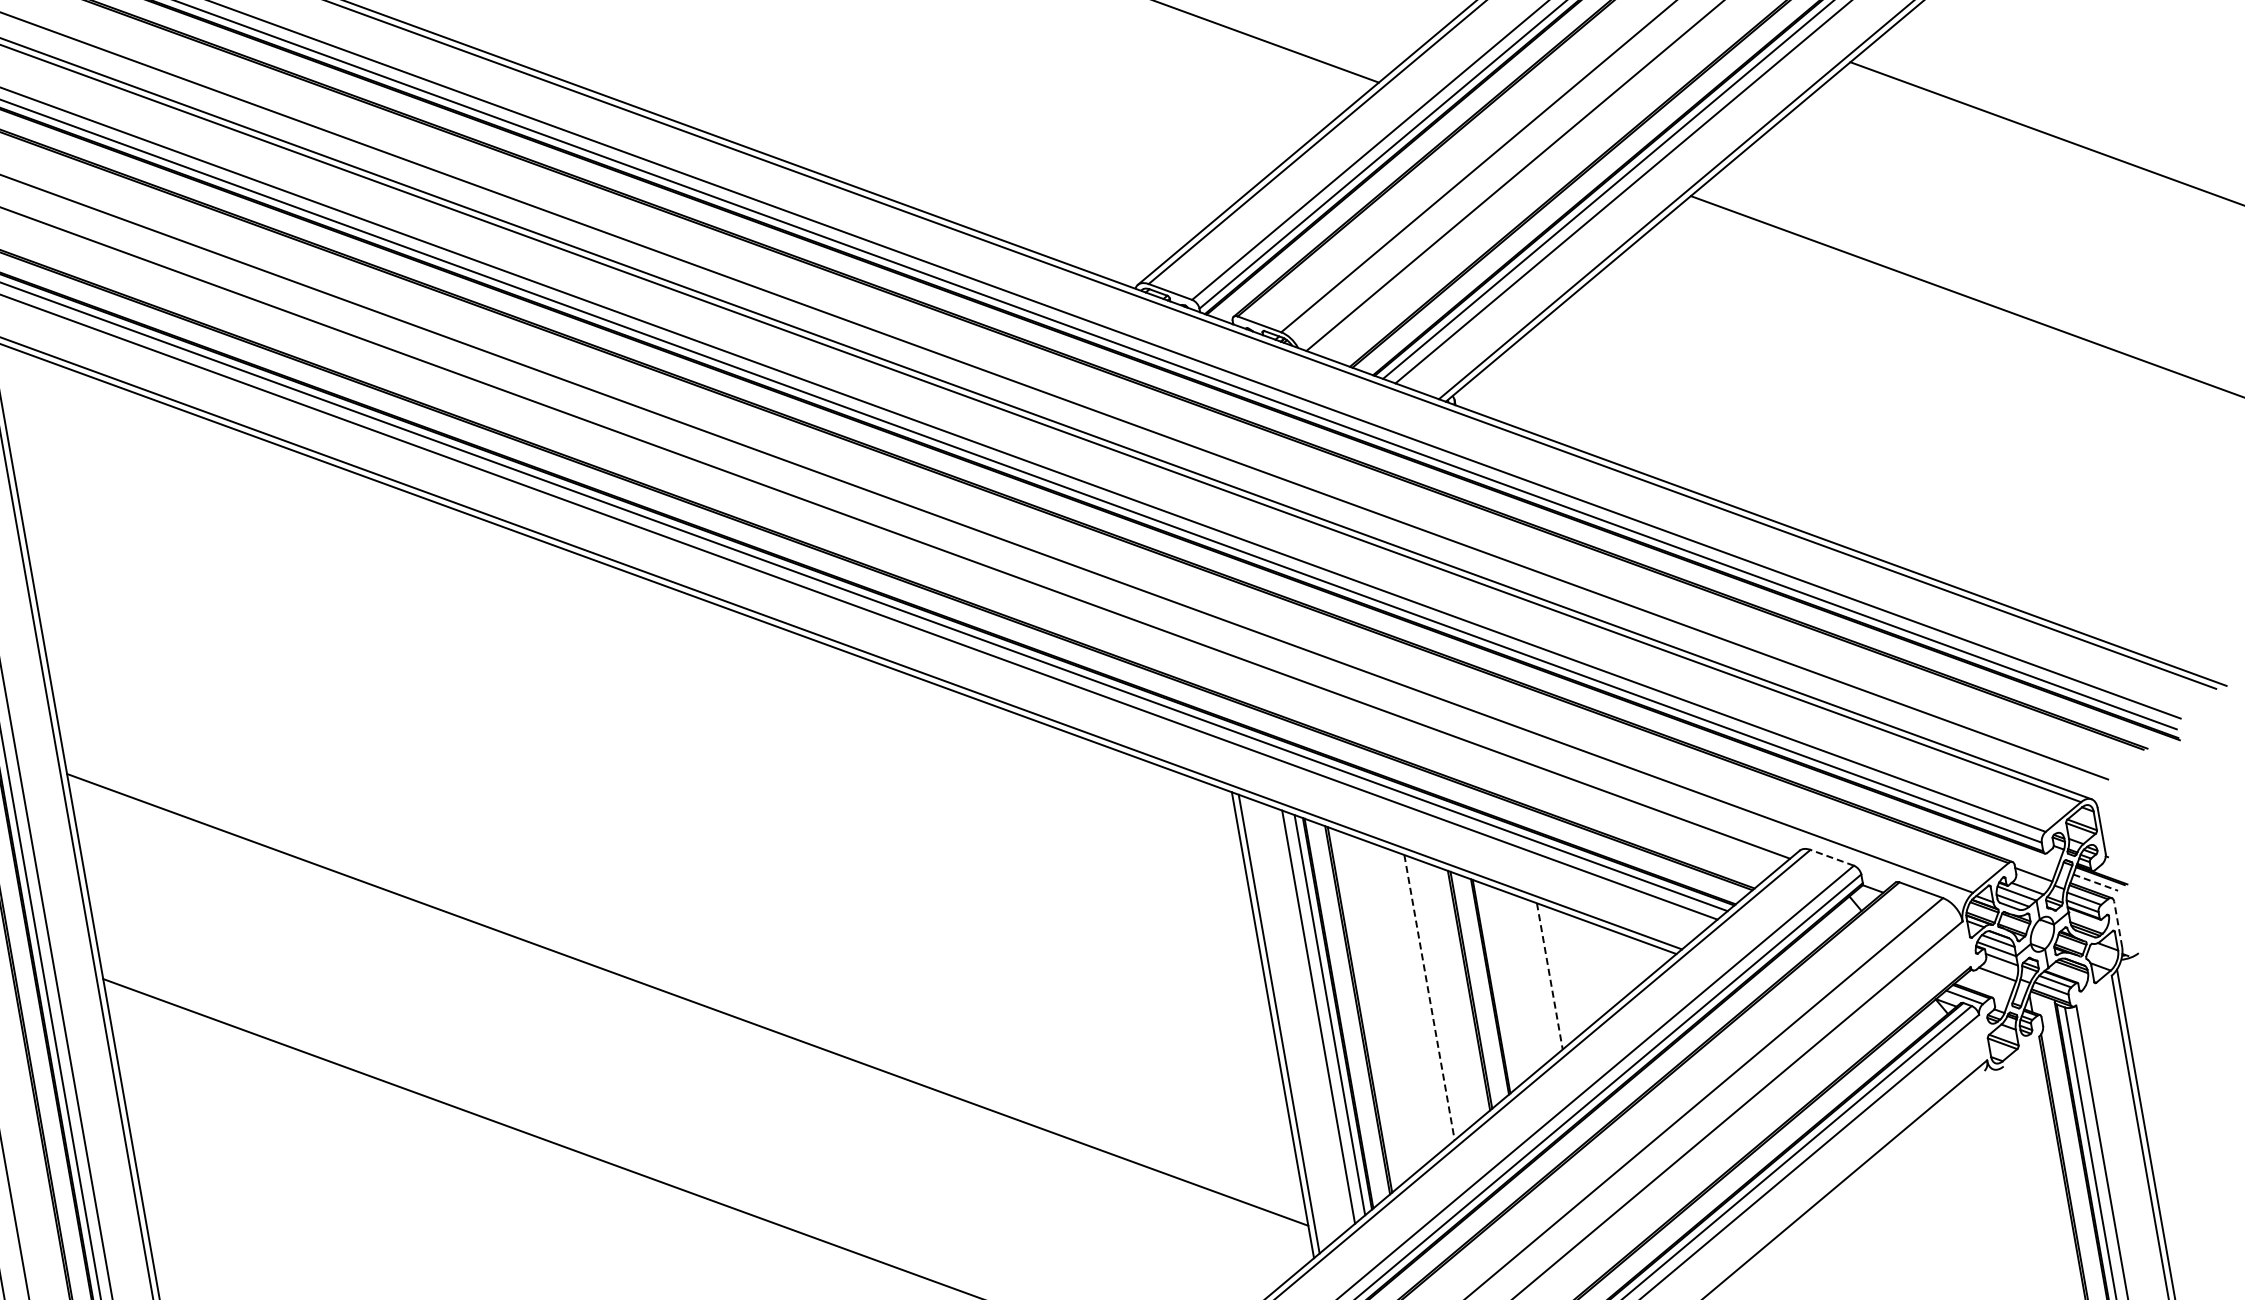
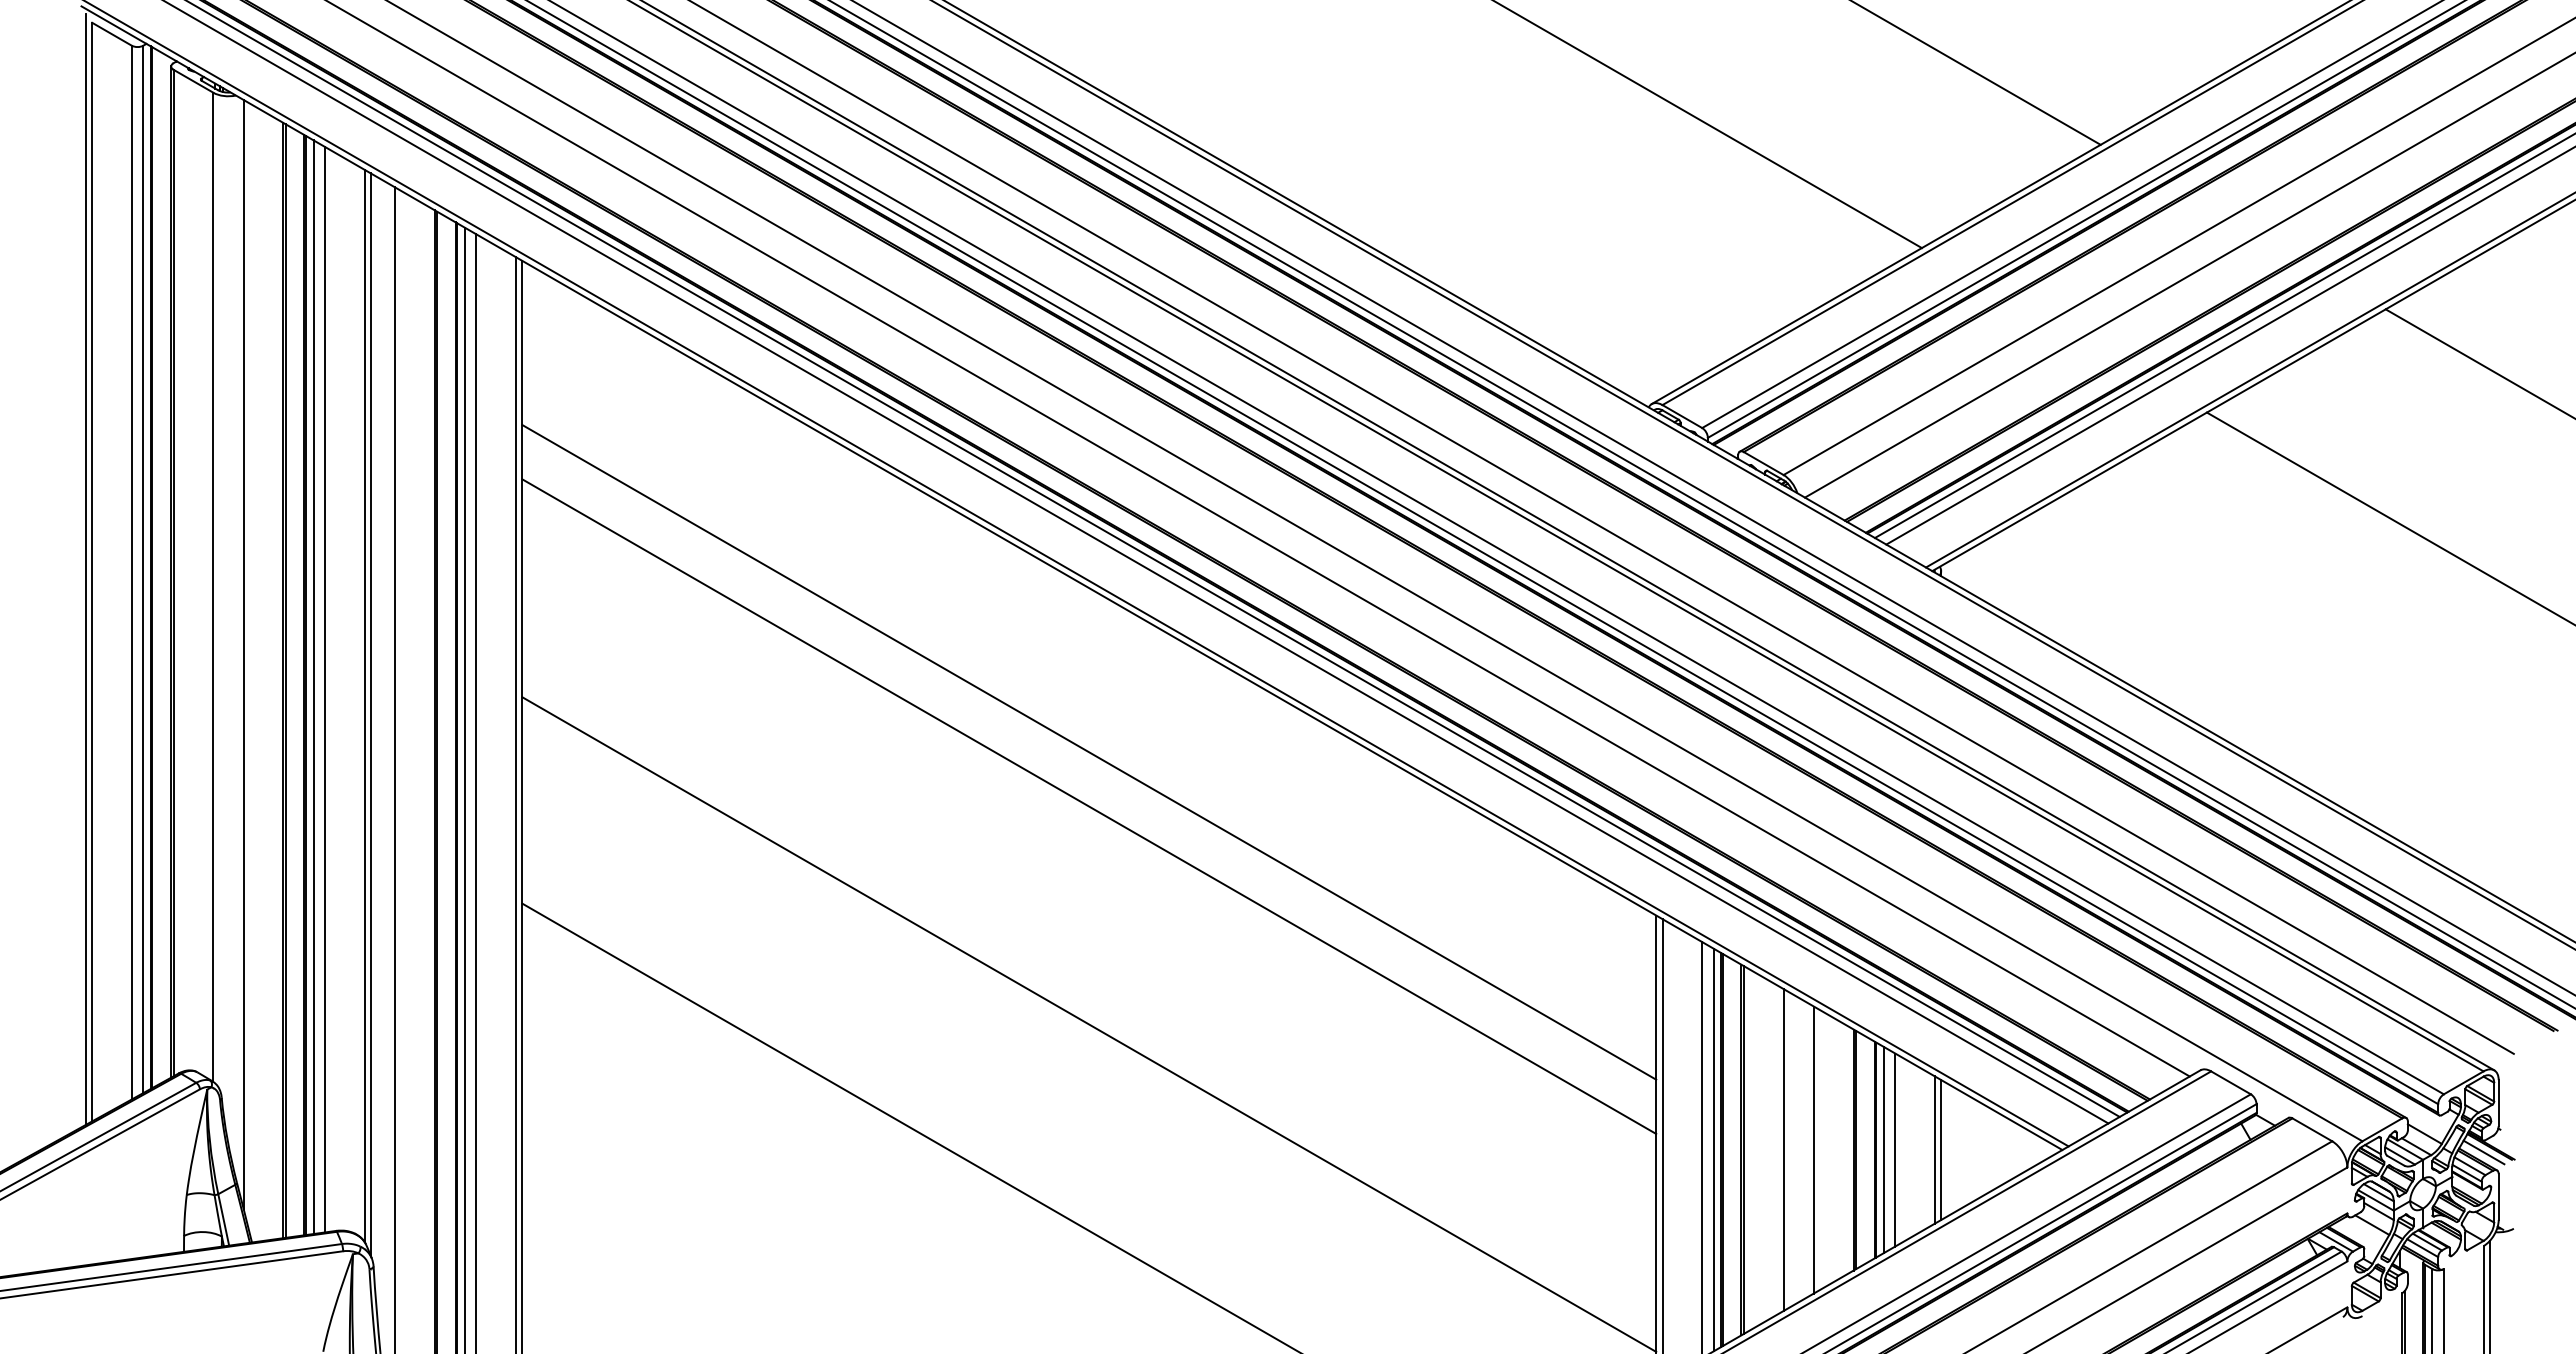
line: (640, 728) -> (1089, 751), added
line: (649, 783) -> (1089, 806), added
line: (1832, 857) -> (2231, 1082), dashed -> solid
line: (2096, 882) -> (2484, 1152), dashed -> solid
line: (2118, 924) -> (2498, 1197), dashed -> solid
line: (1556, 975) -> (1941, 1150), added
line: (1549, 976) -> (1934, 1150), dashed -> solid
line: (1510, 982) -> (1895, 1149), added
line: (1498, 984) -> (1883, 1149), added
line: (1429, 998) -> (1813, 1150), dashed -> solid
line: (1399, 1003) -> (1783, 1150), added

